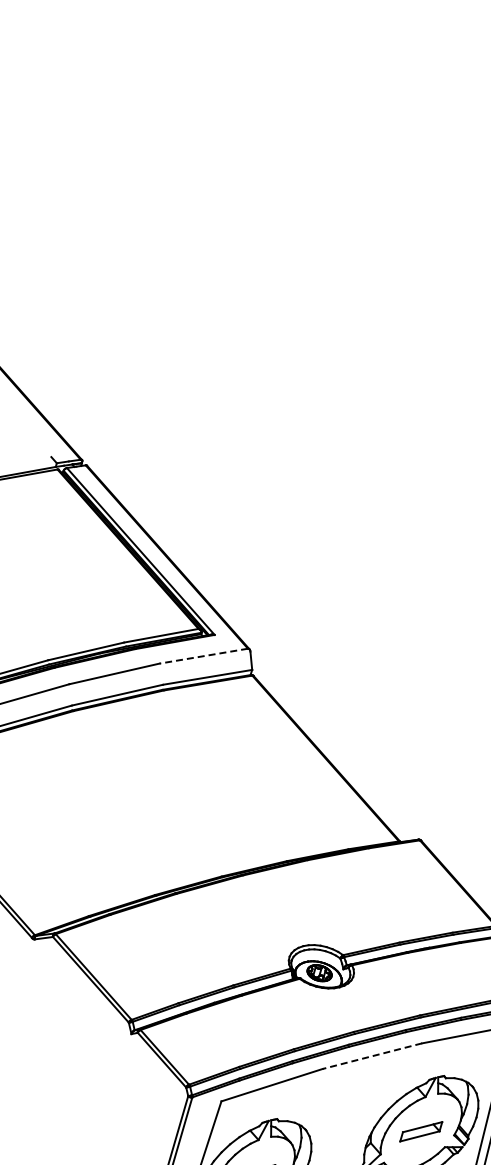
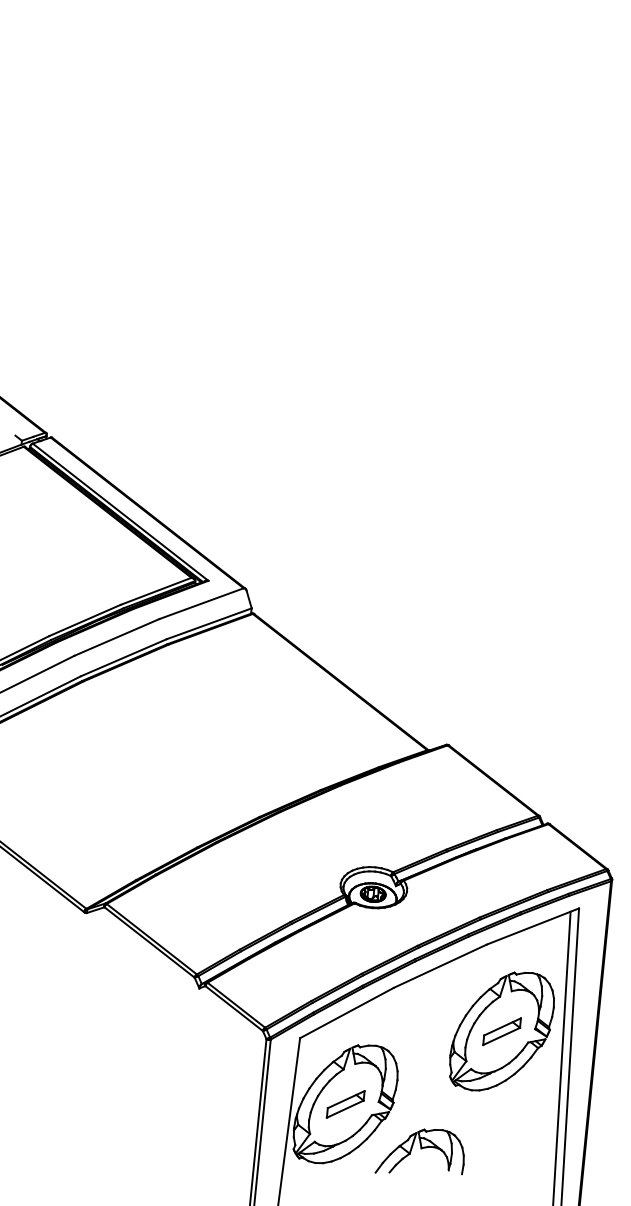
line: (203, 655) -> (201, 603), dashed -> solid
line: (371, 1056) -> (439, 966), dashed -> solid

